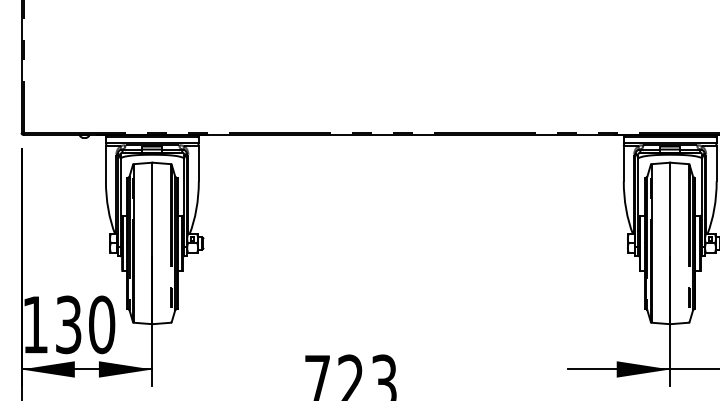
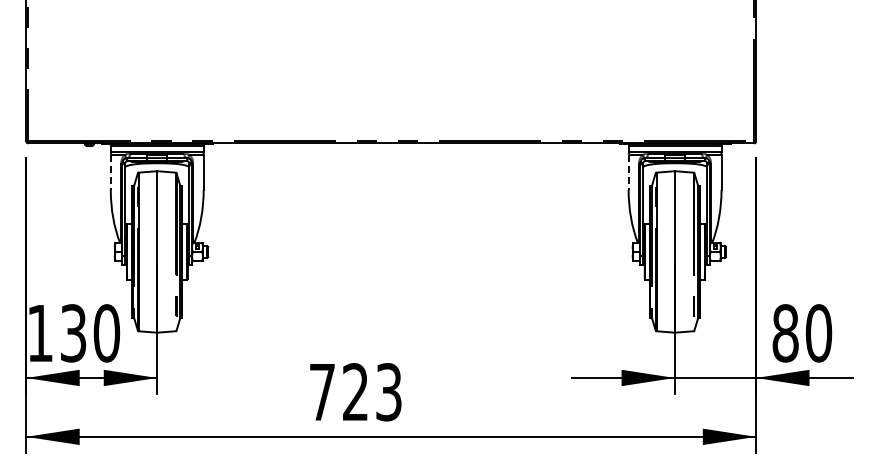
line: (105, 163) -> (110, 172), solid -> dashed
line: (623, 163) -> (628, 172), solid -> dashed

